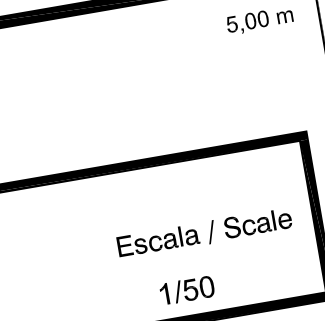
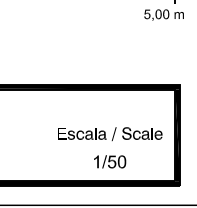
part: (187, 289) -> (110, 161), moved

